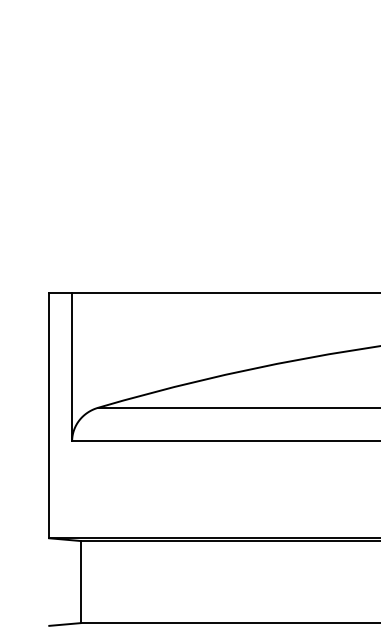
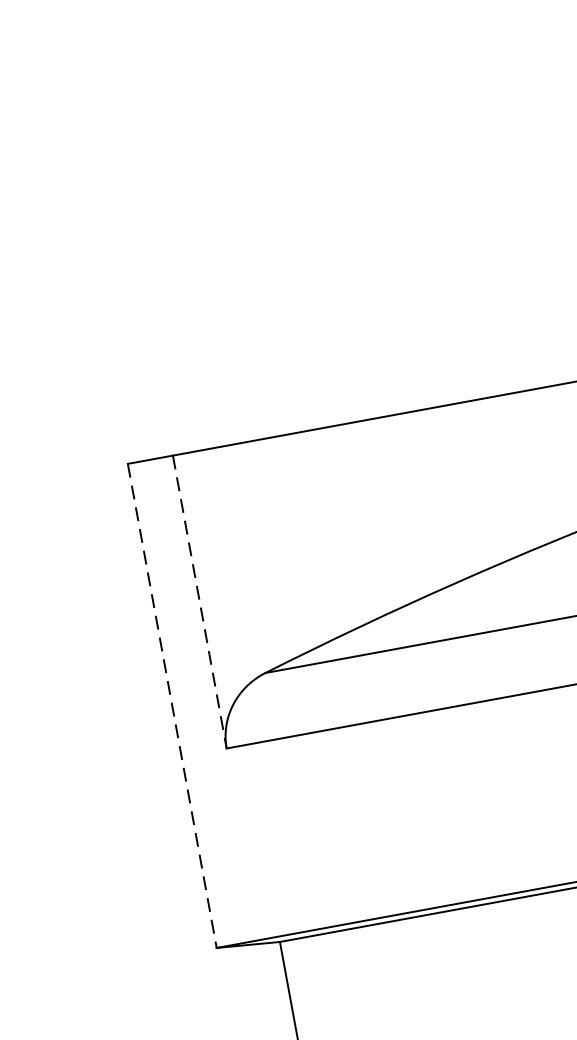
line: (72, 367) -> (200, 602), solid -> dashed
line: (49, 415) -> (172, 705), solid -> dashed

